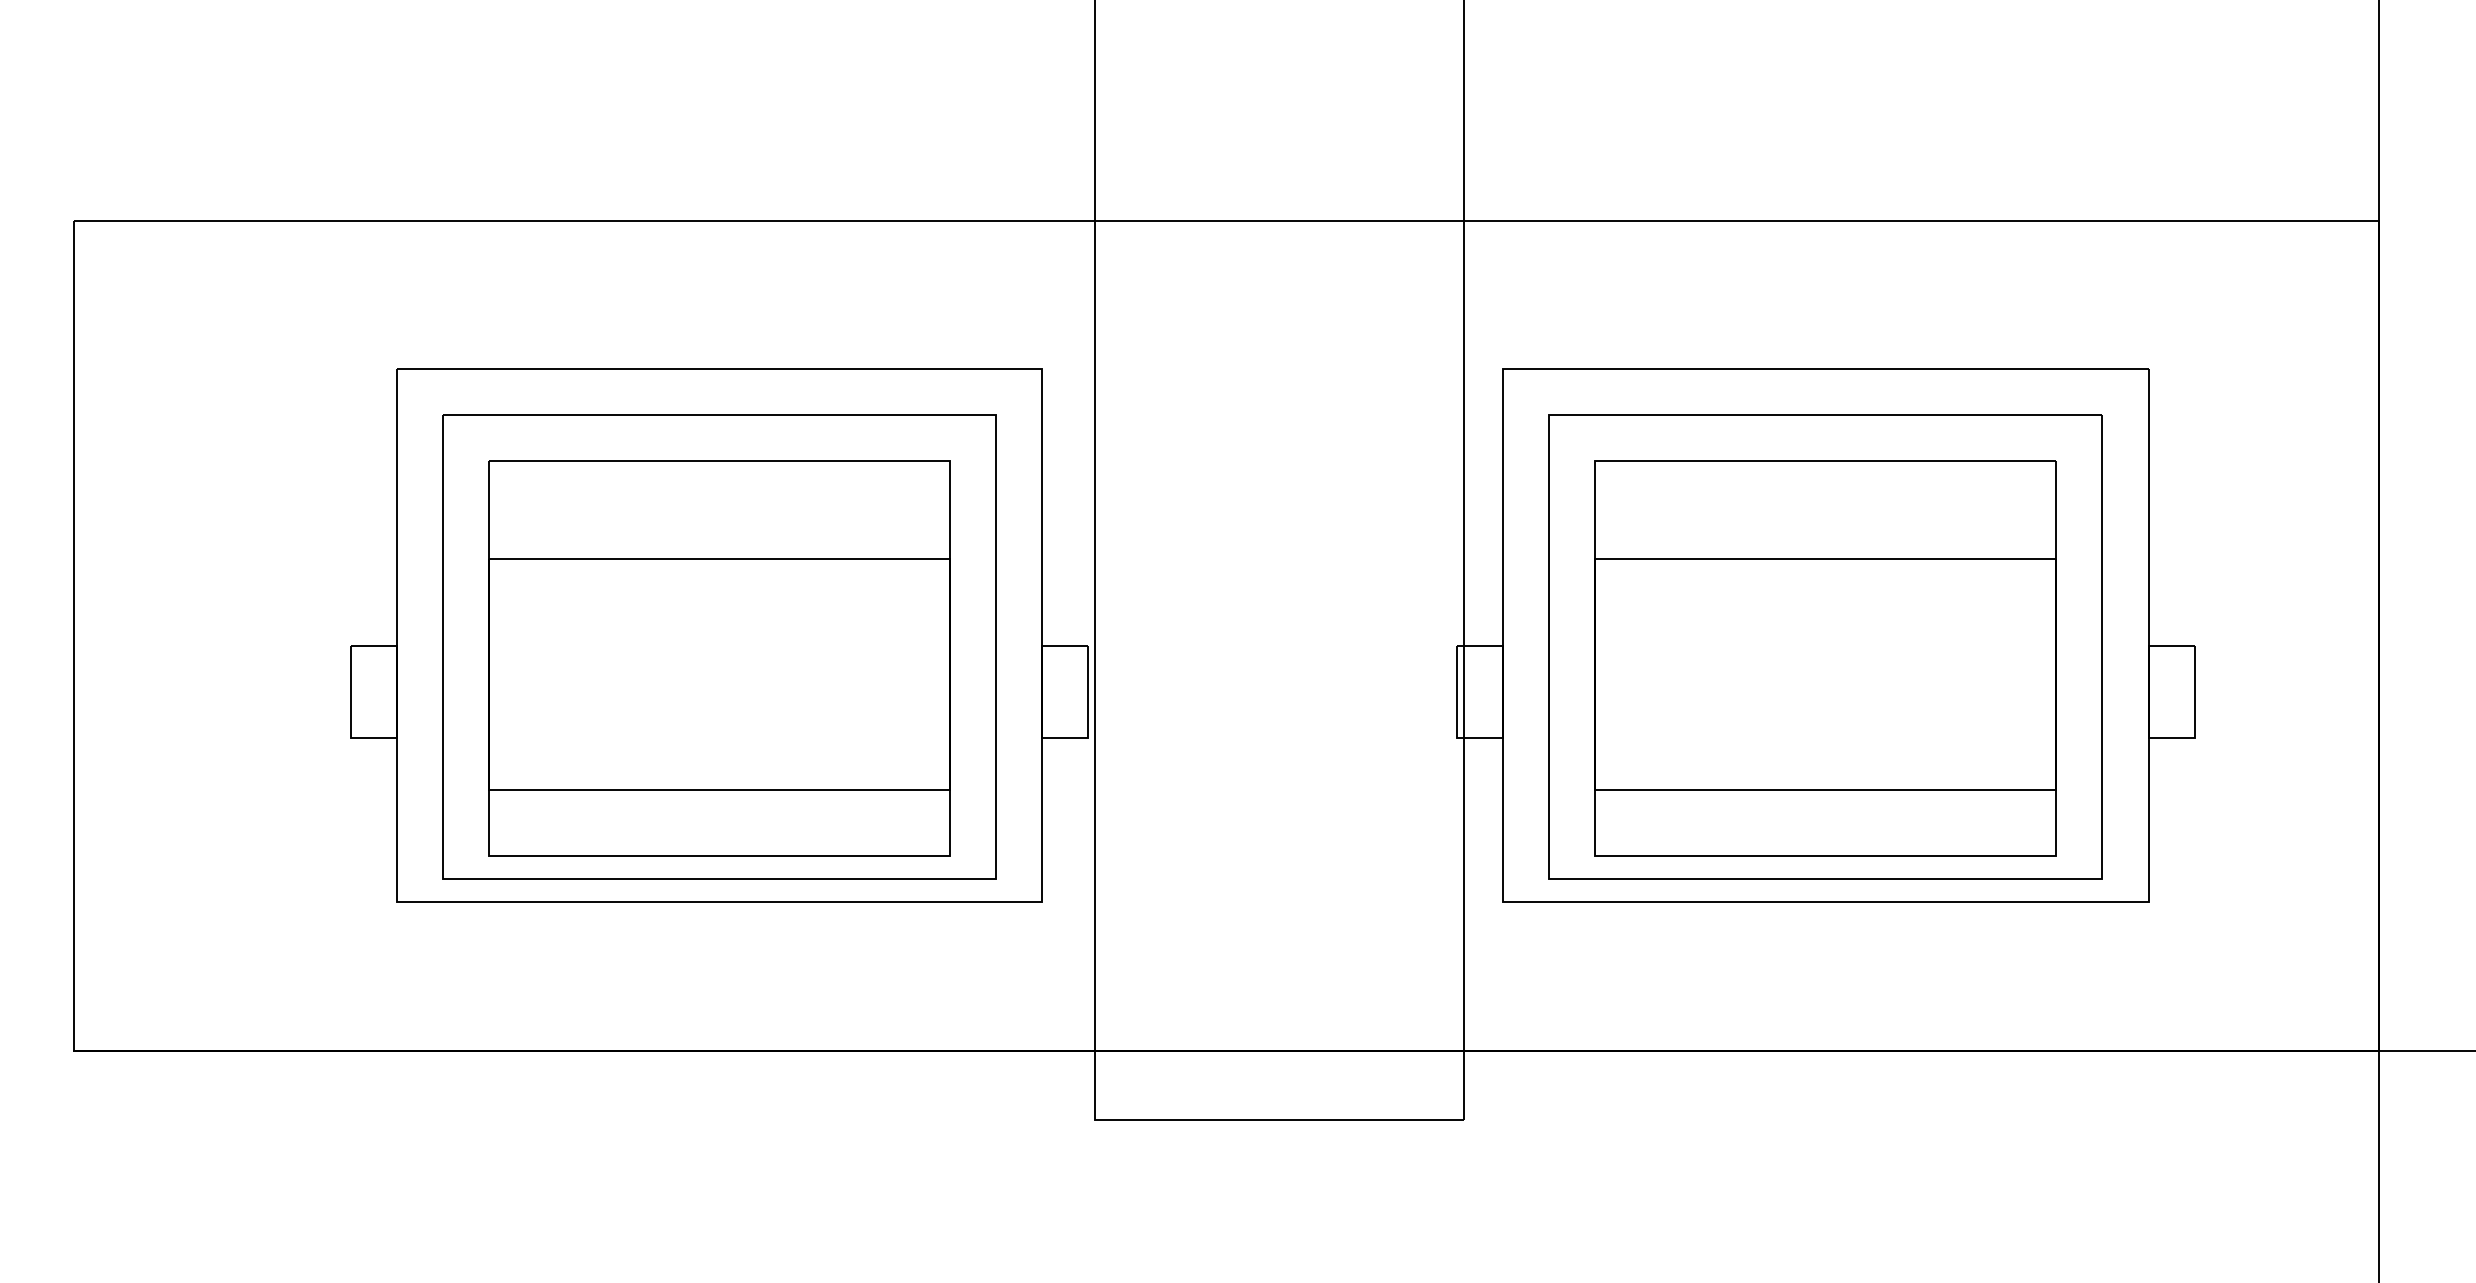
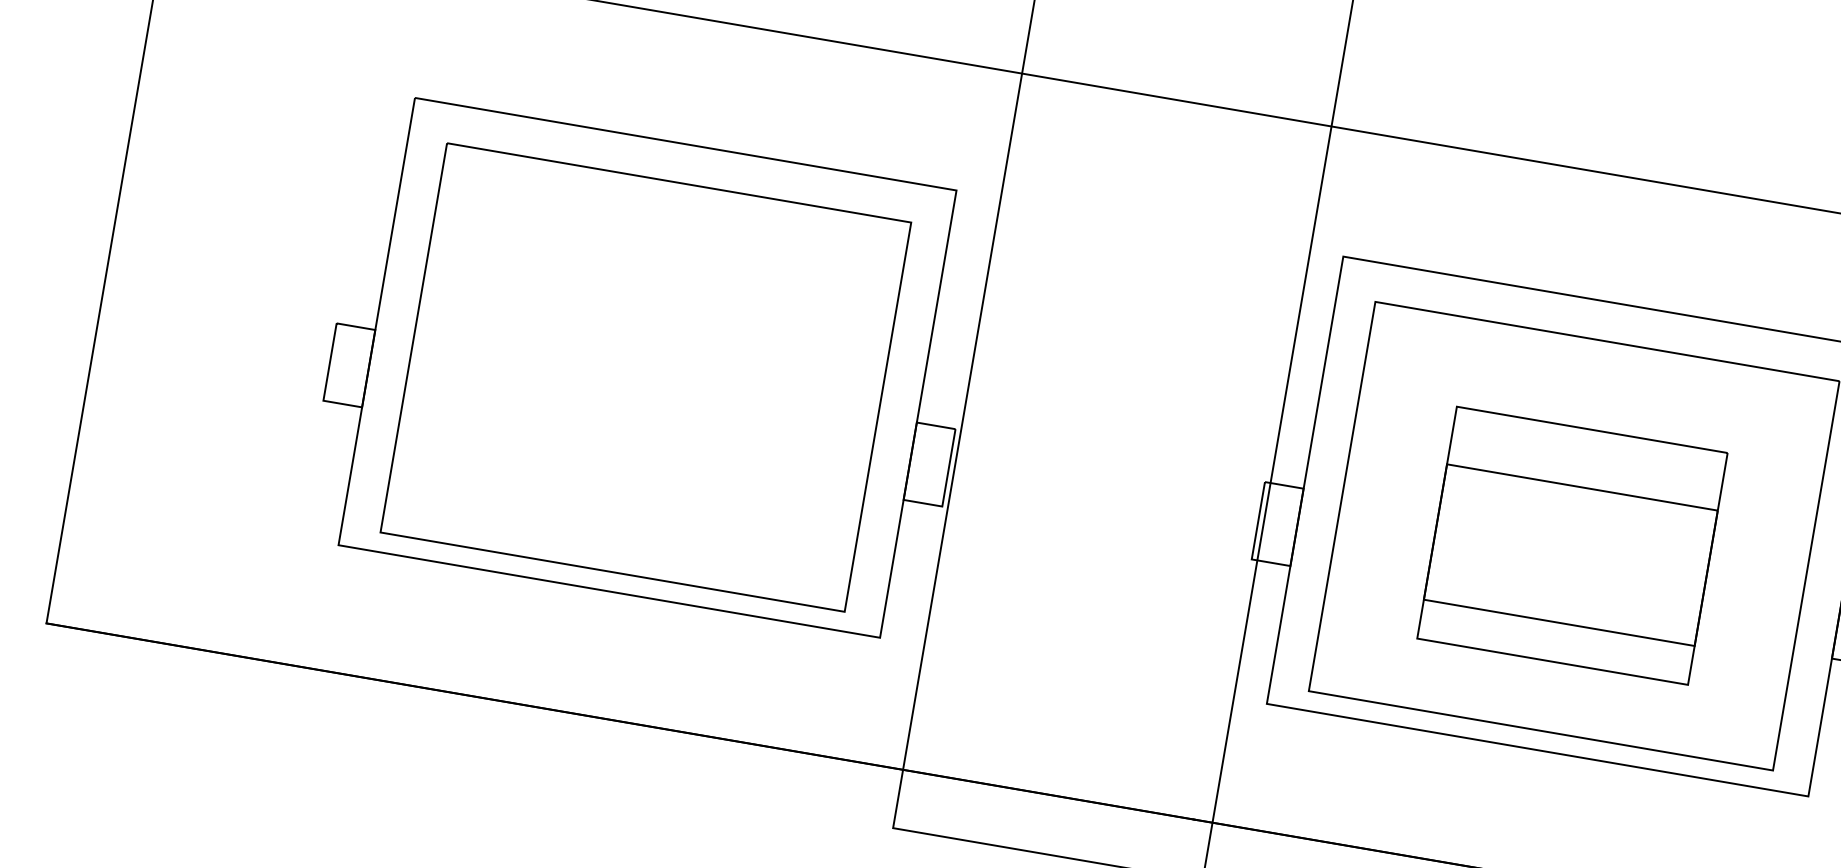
part: (719, 658) -> (644, 387), removed
part: (1825, 658) -> (1572, 545), size x0.7

